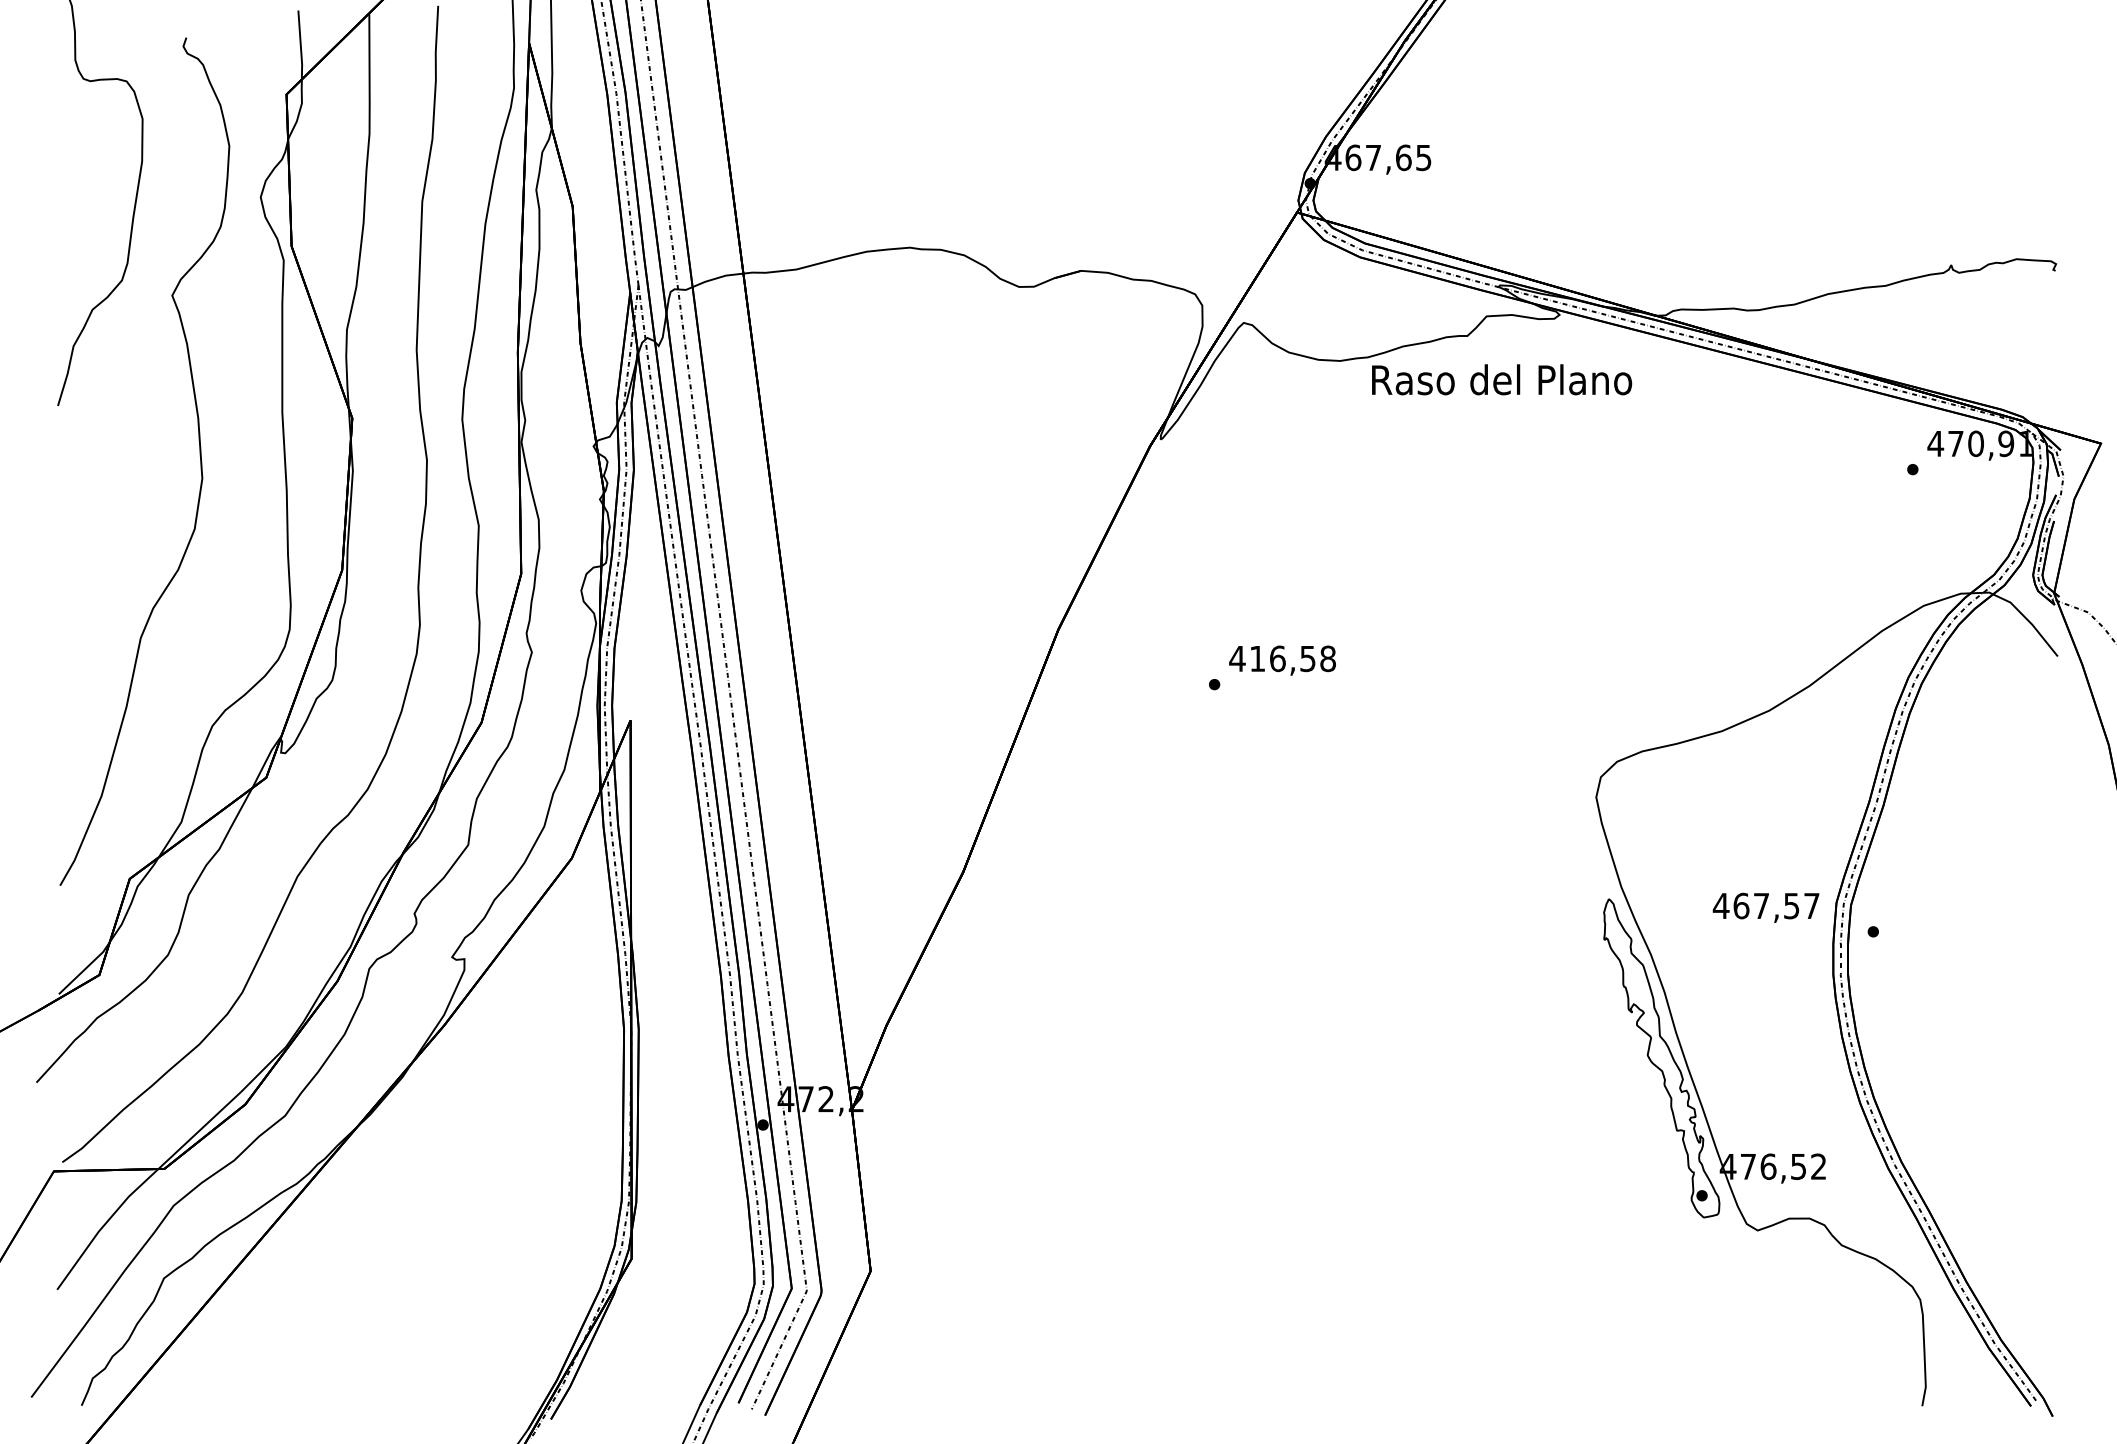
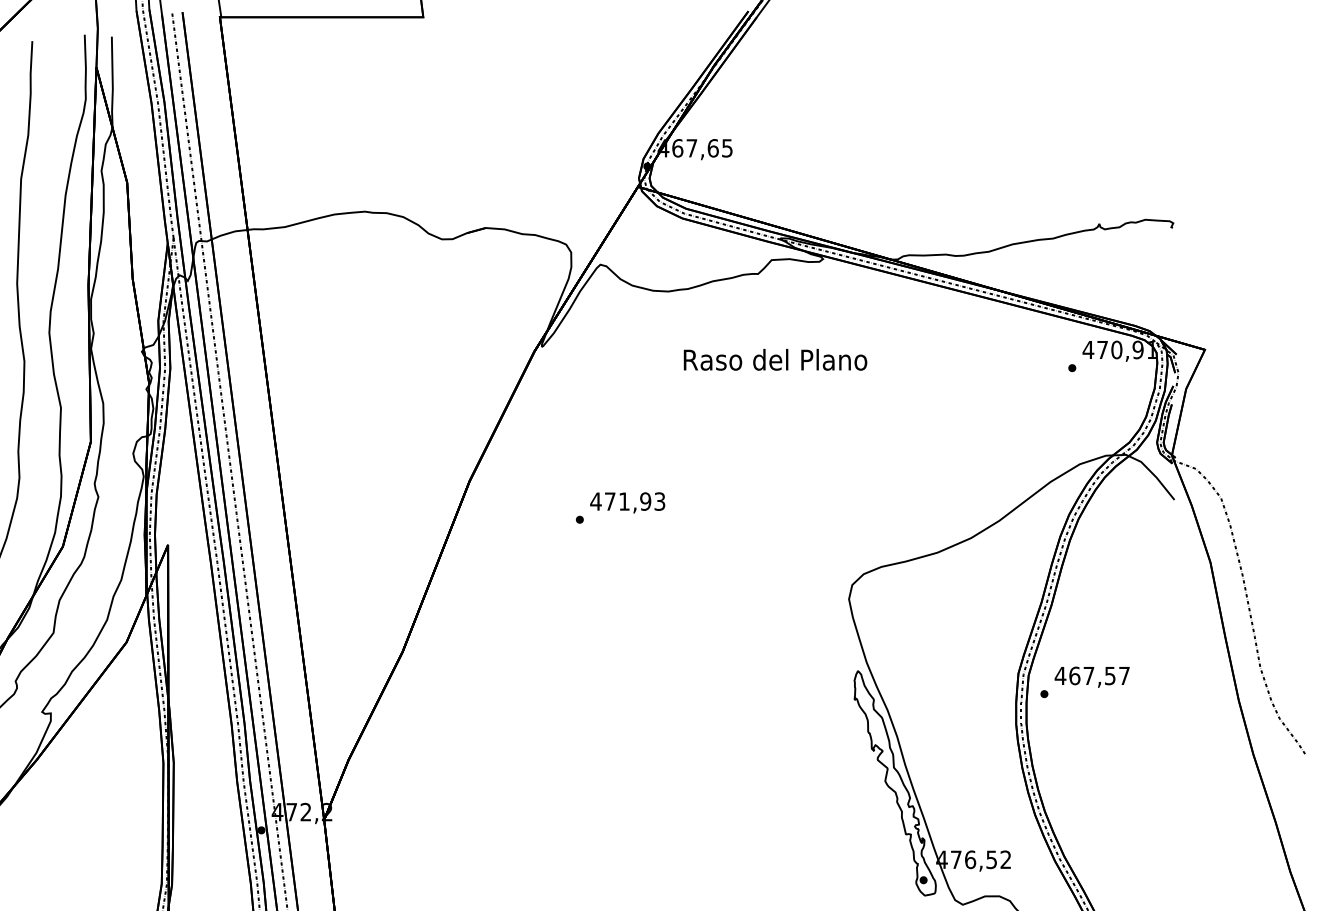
text: (1502, 379) -> (775, 359), moved
text: (1292, 658) -> (634, 501), 416,58 -> 471,93
text: (1765, 907) -> (1091, 676), moved

